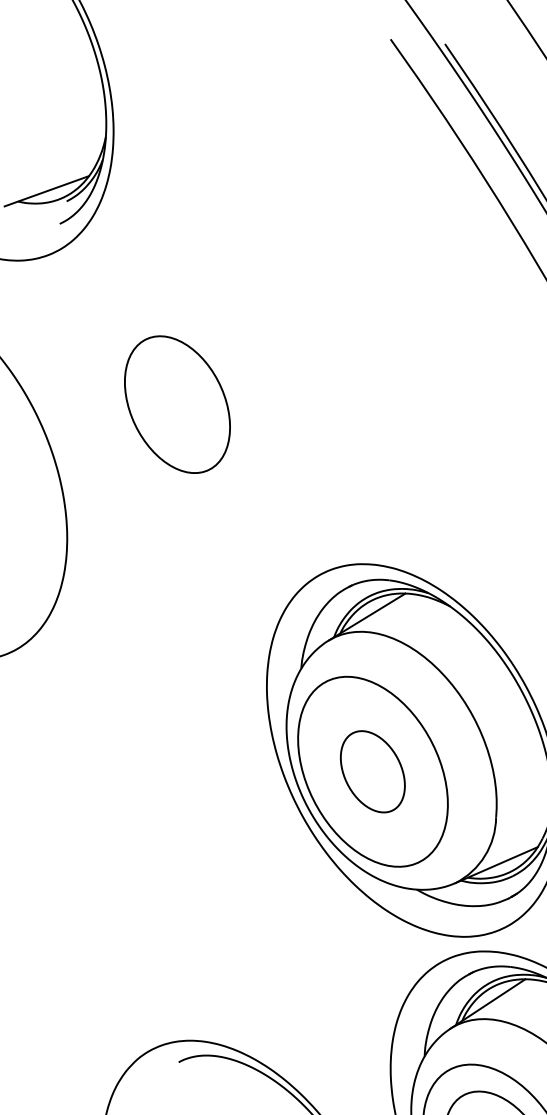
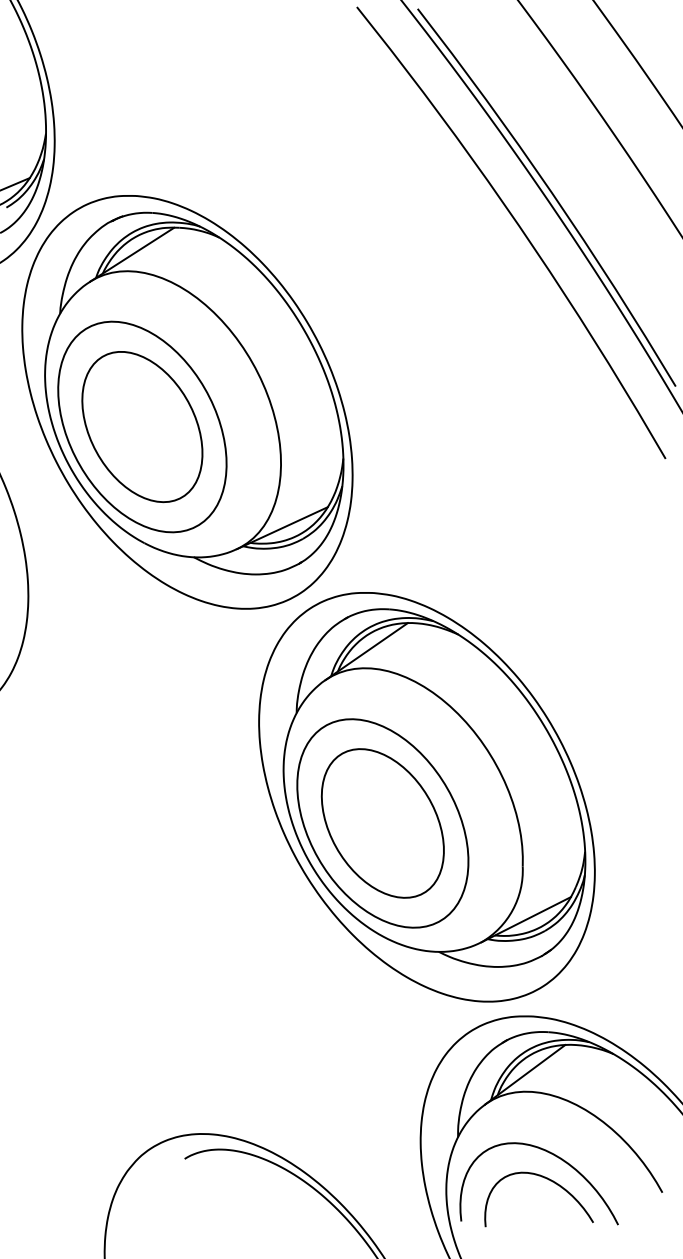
part: (219, 384) -> (187, 402), added
part: (372, 771) -> (382, 823), size x1.67

